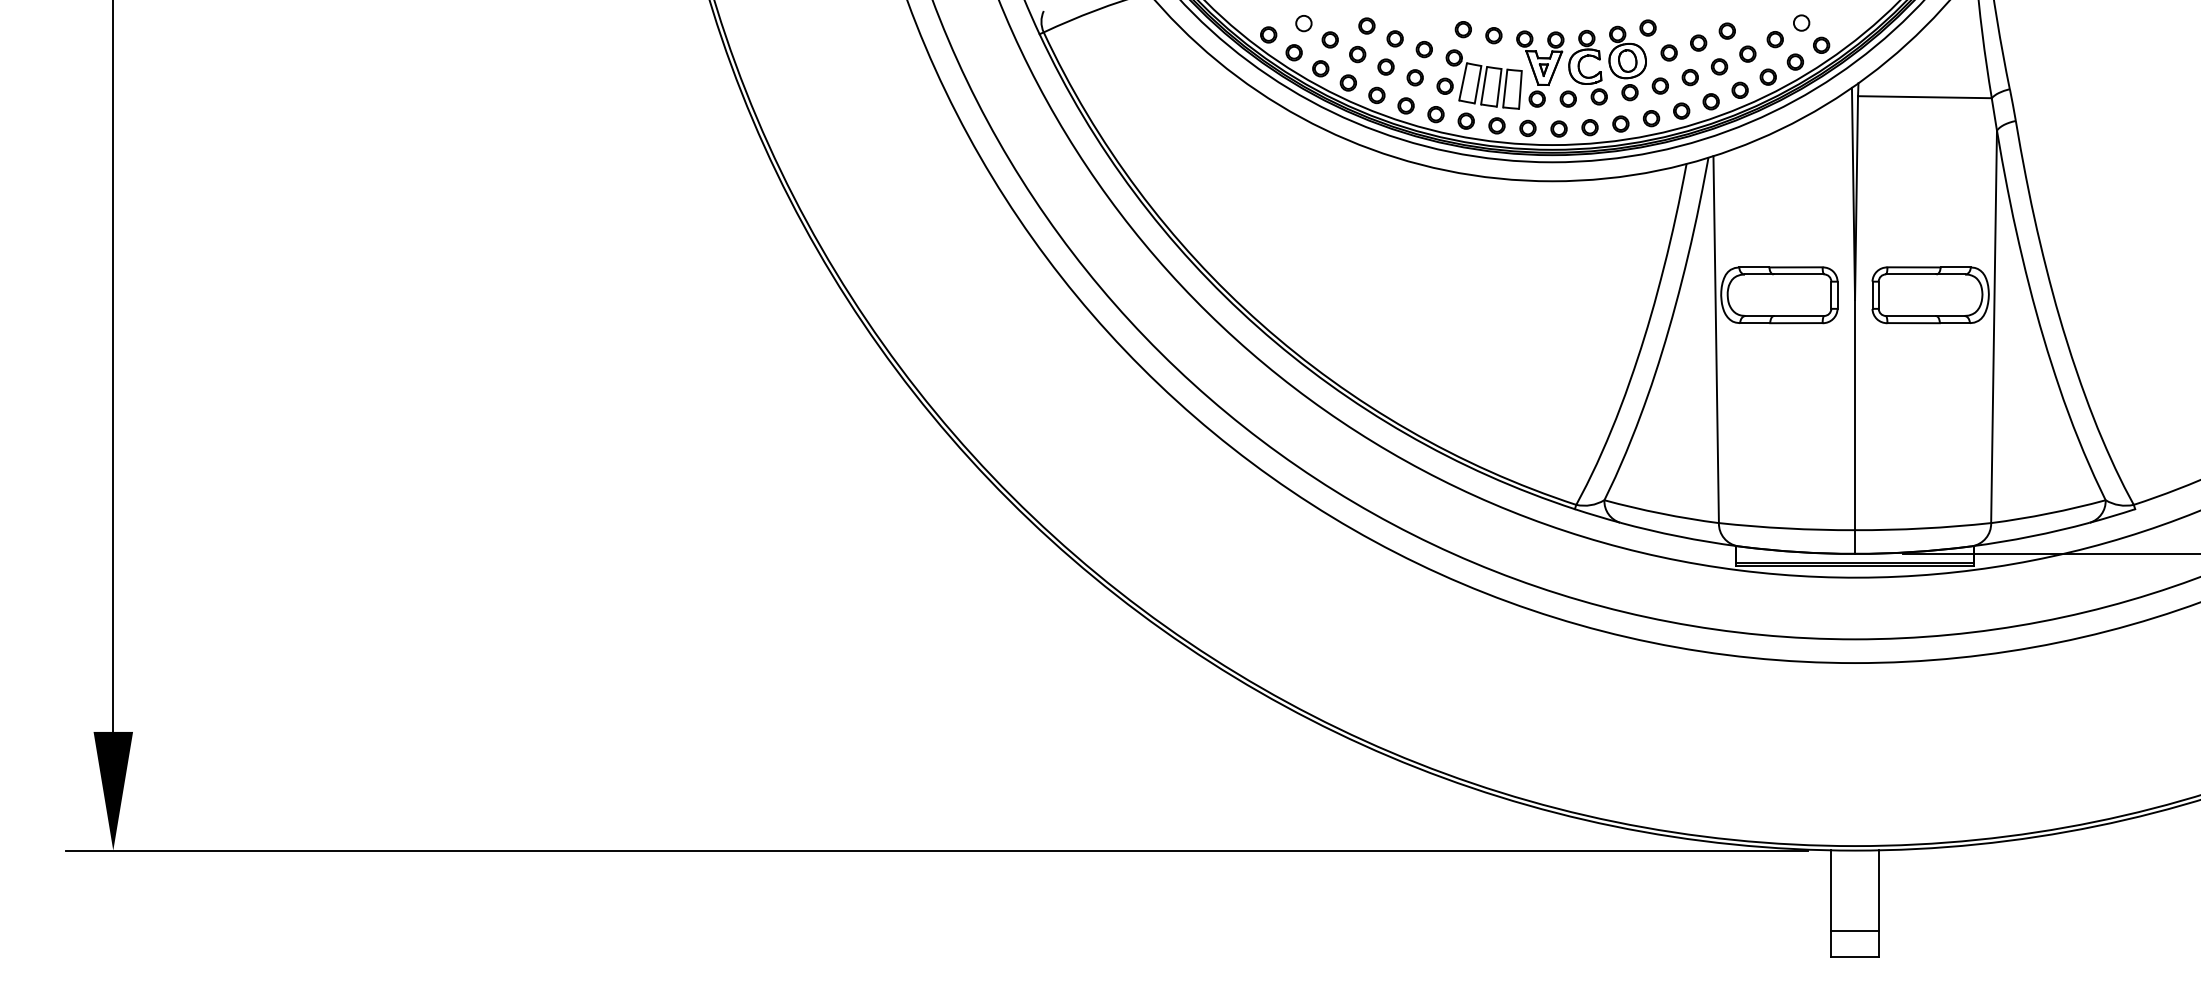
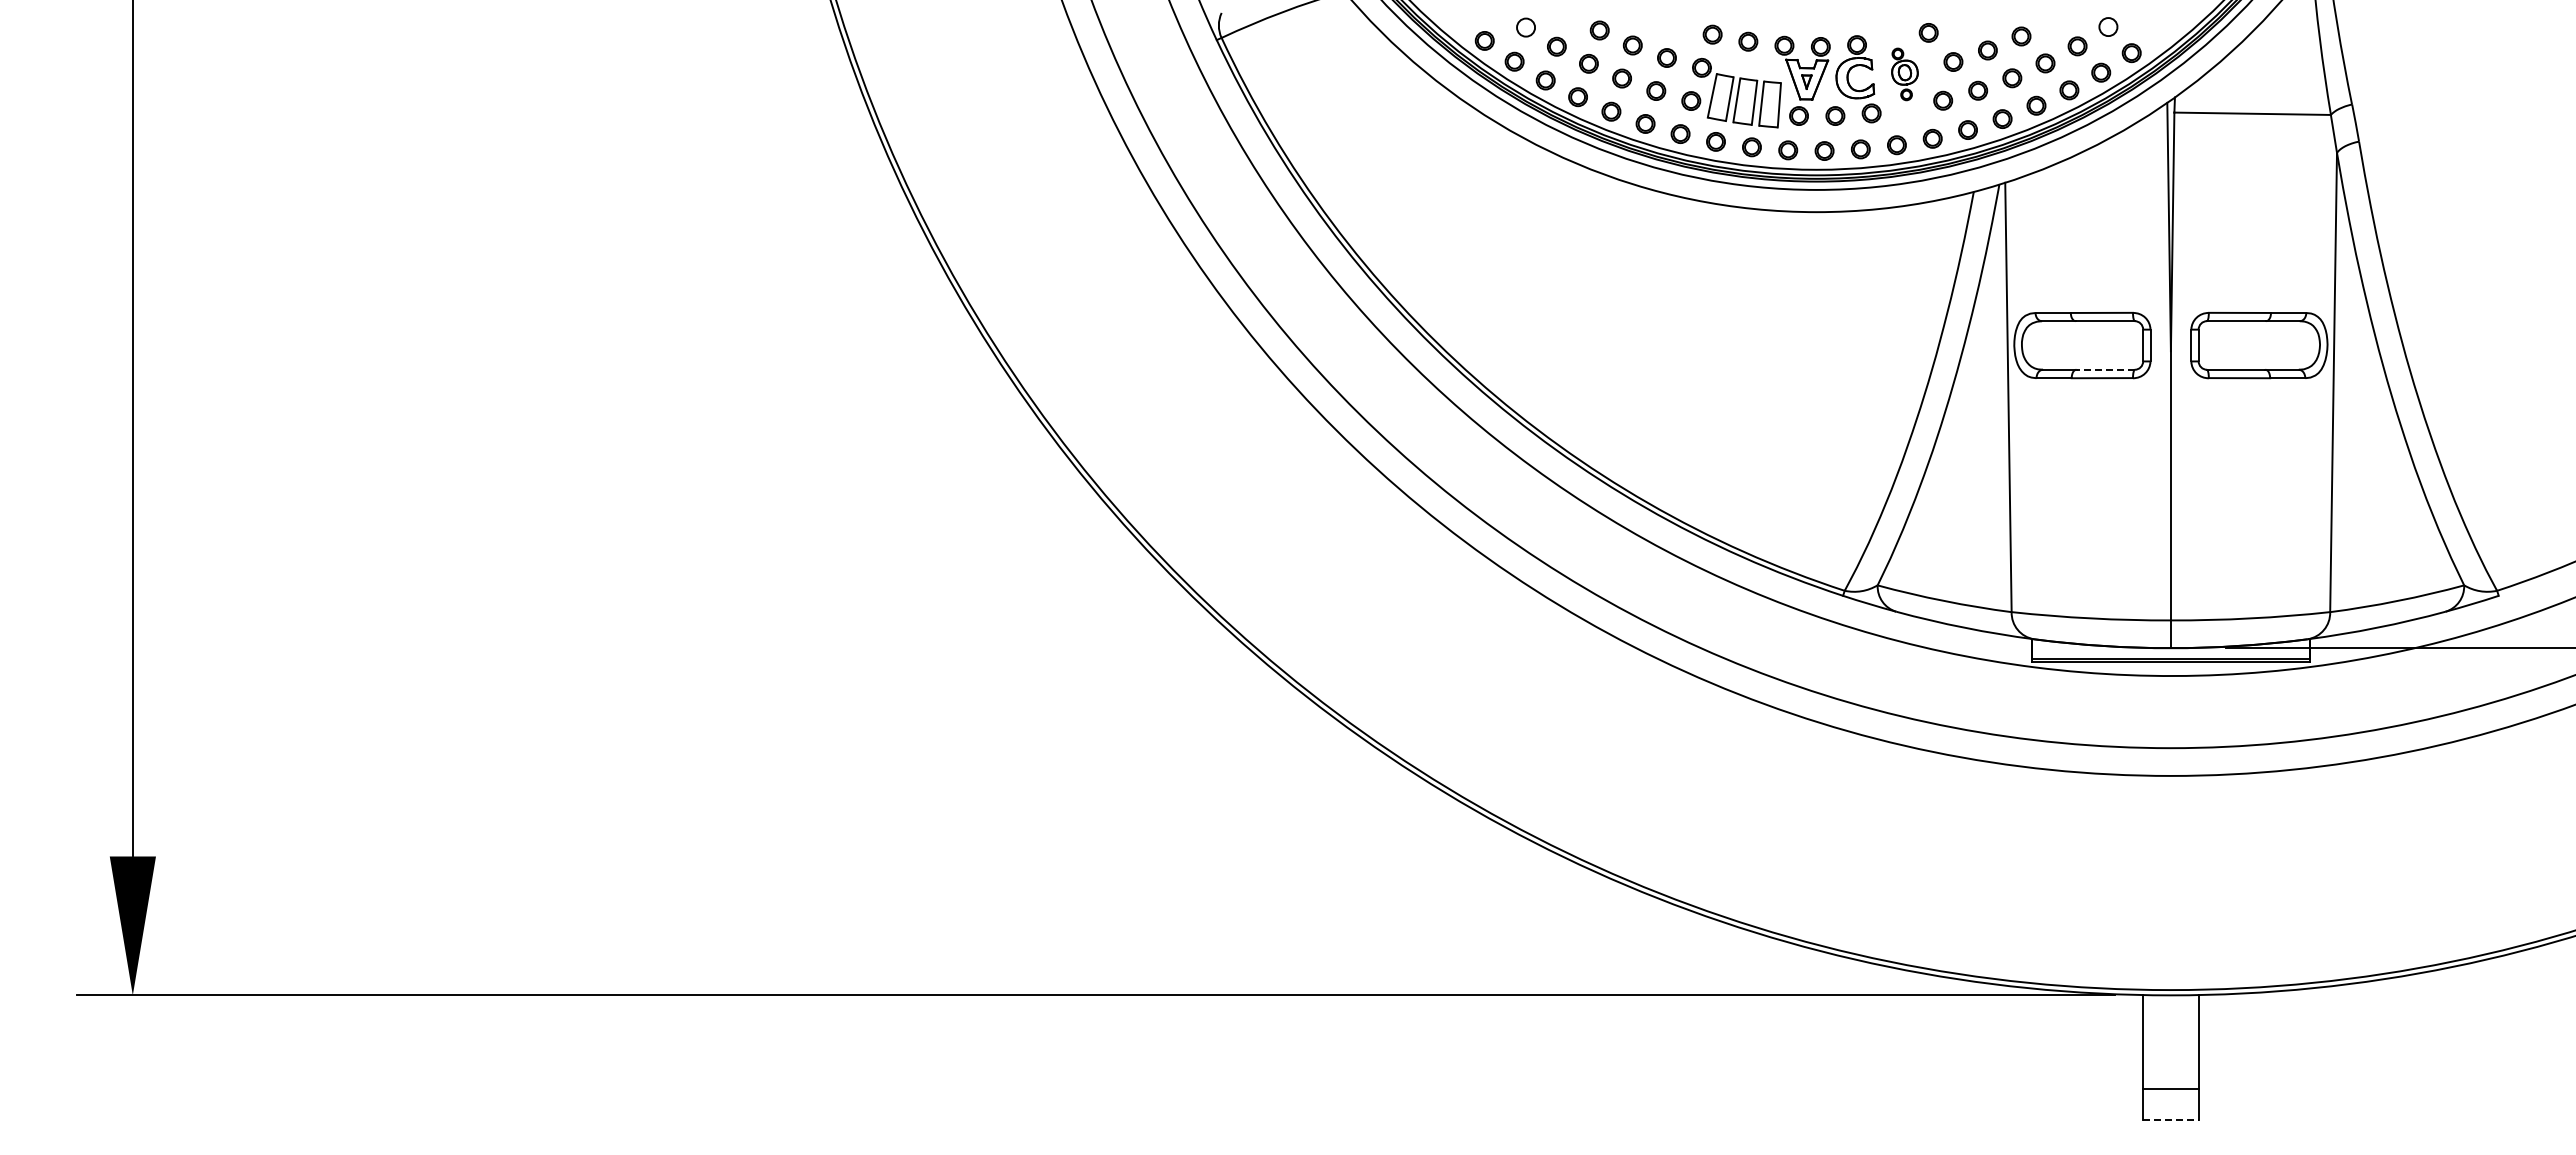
part: (1627, 63) -> (1904, 74), size x0.6
line: (1799, 315) -> (2105, 369), solid -> dashed
line: (1854, 957) -> (2170, 1120), solid -> dashed

